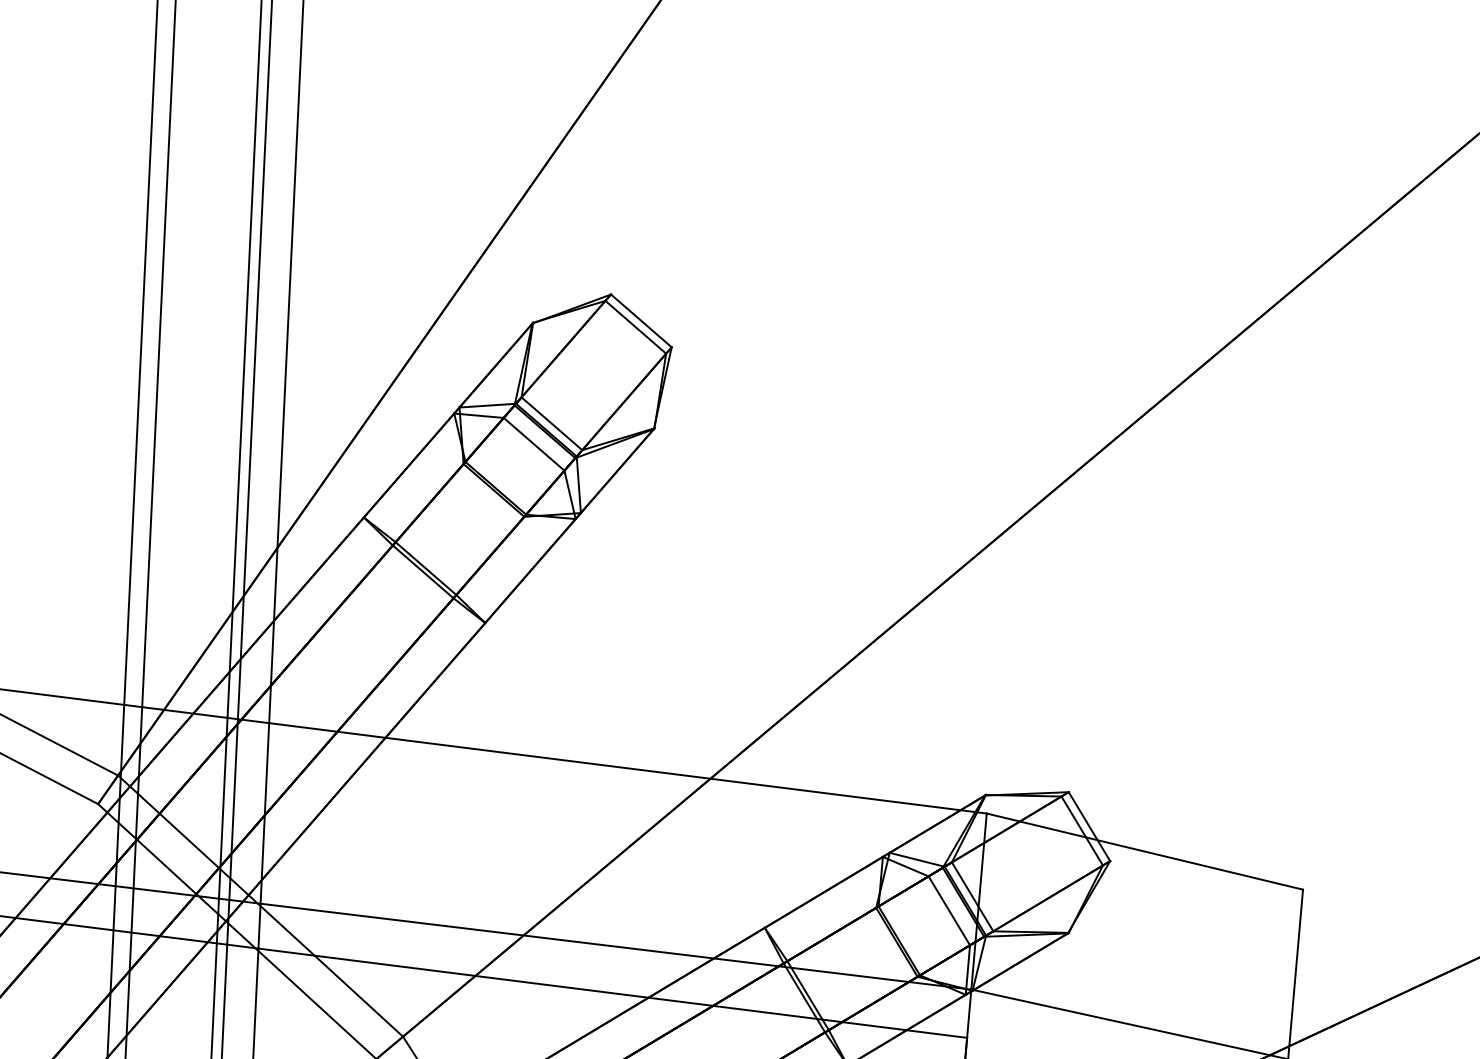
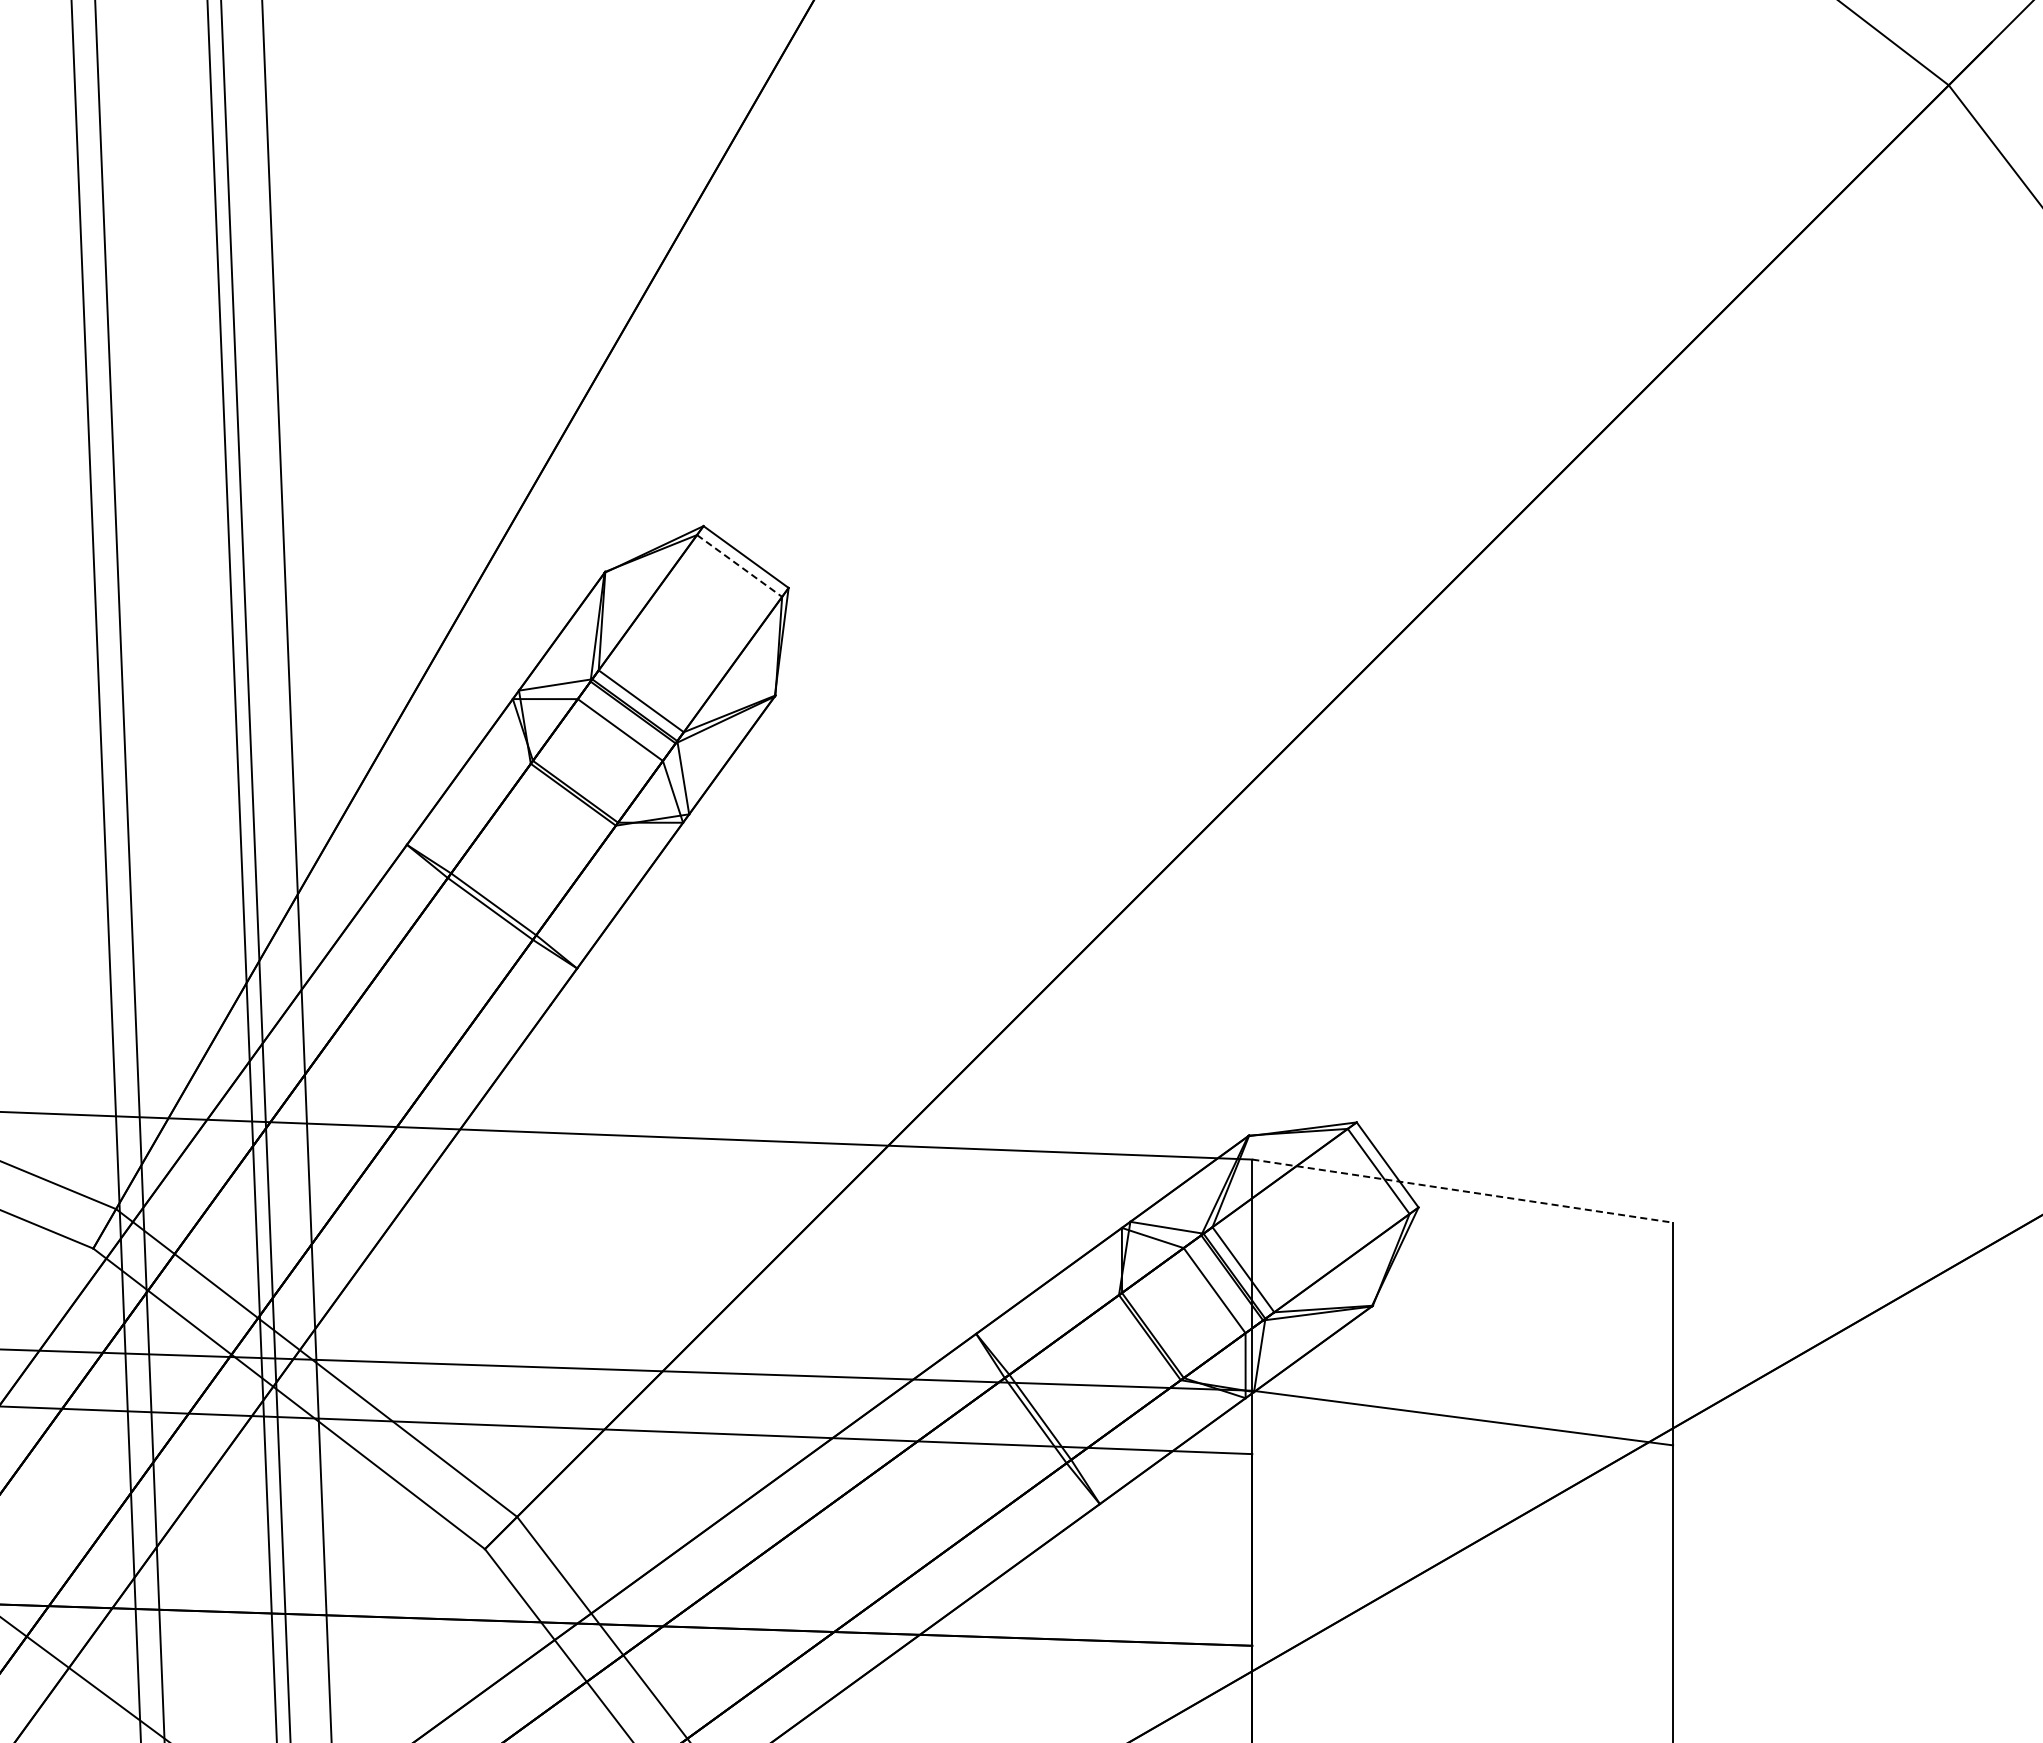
line: (635, 326) -> (739, 565), solid -> dashed
line: (1144, 851) -> (1462, 1191), solid -> dashed

